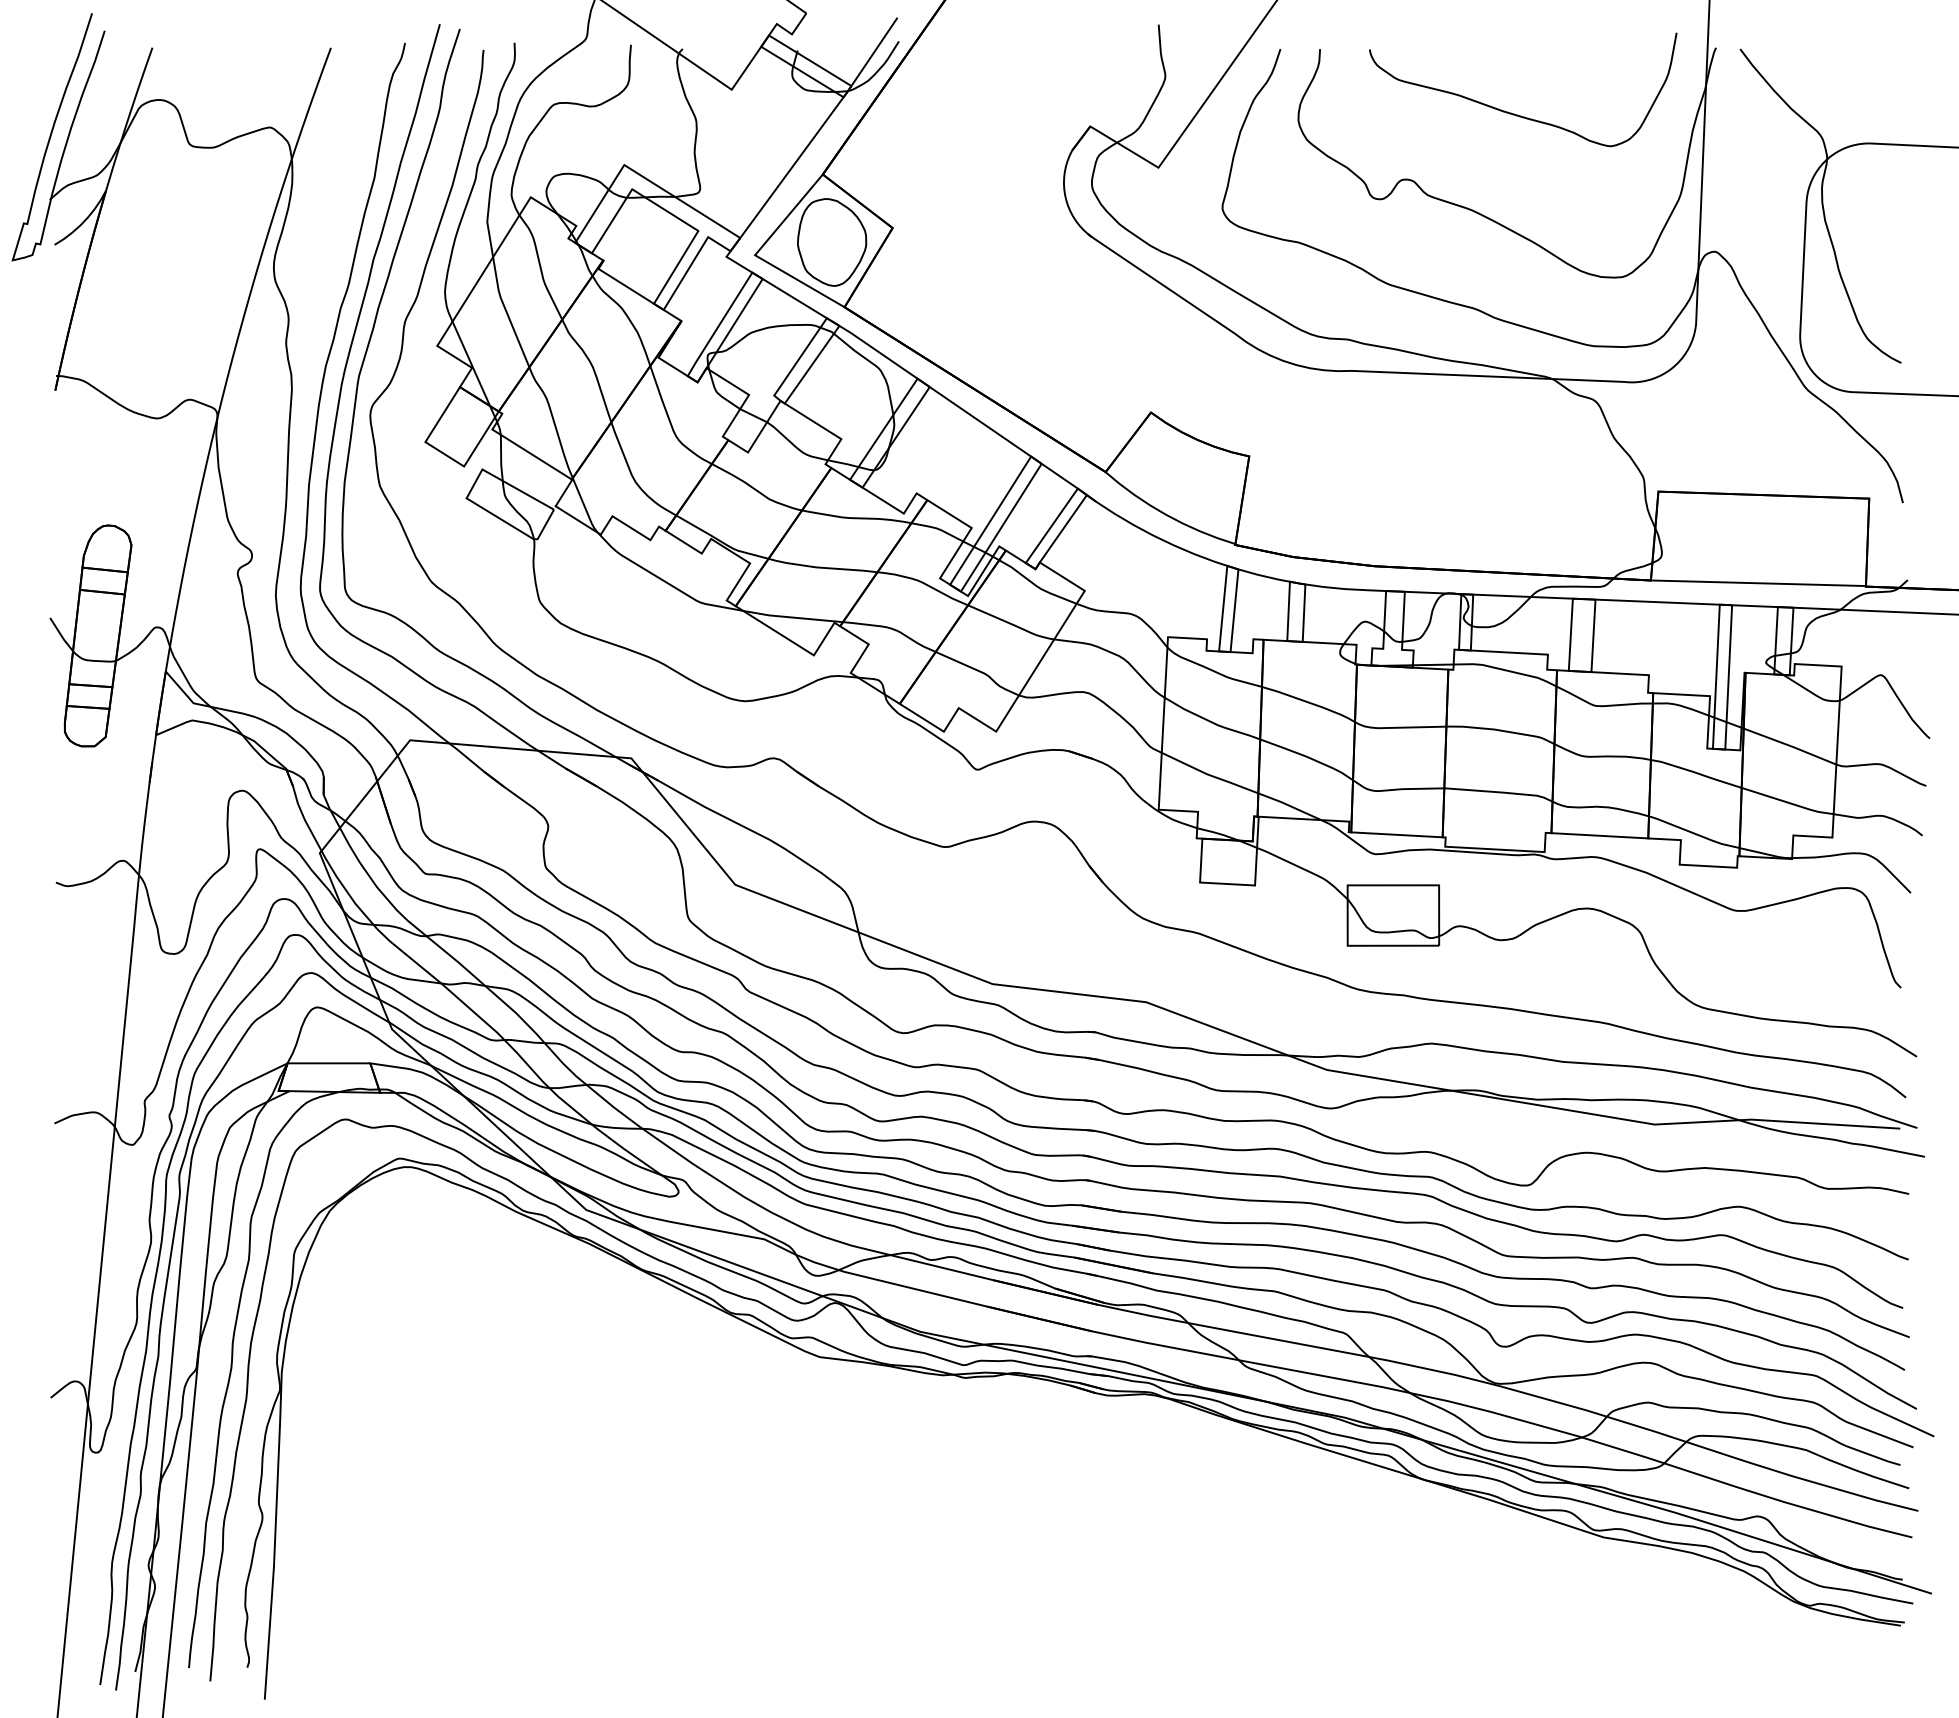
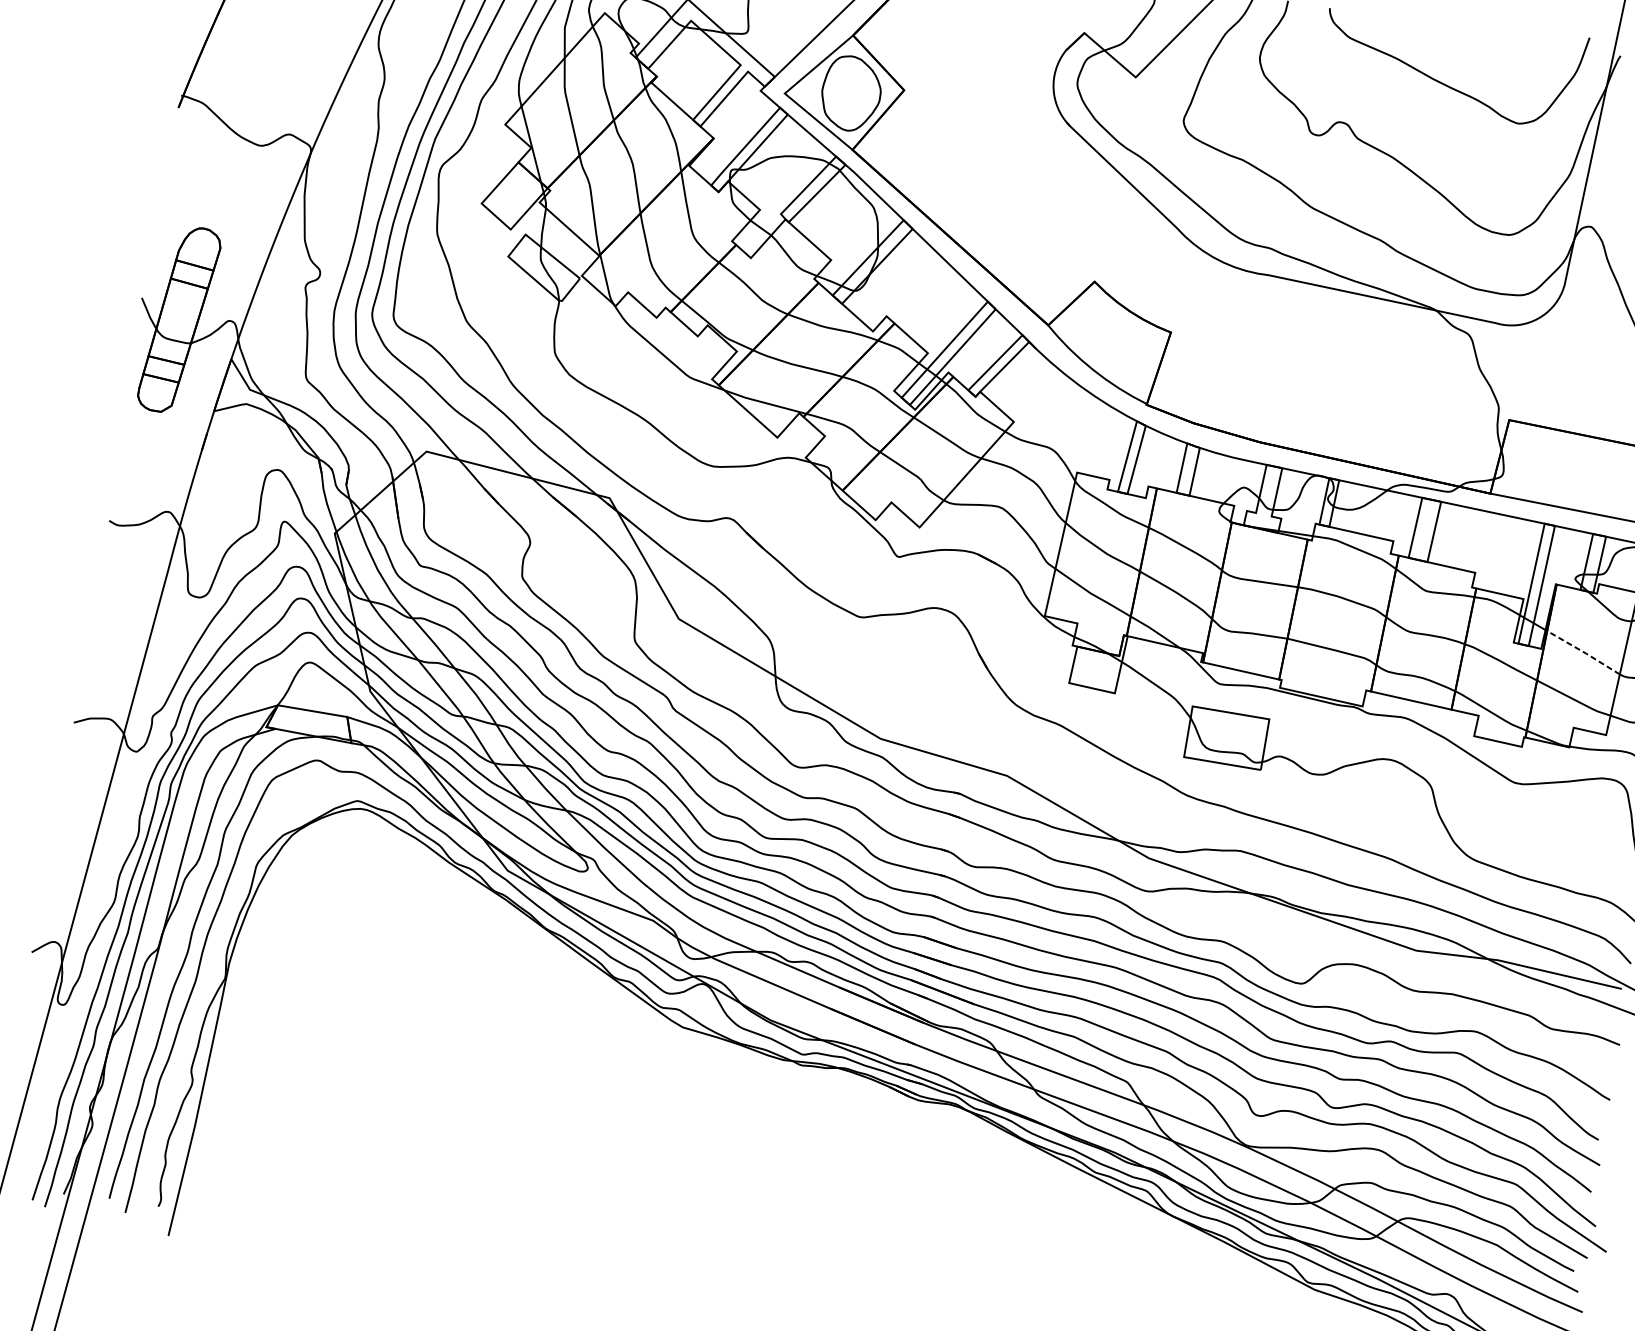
line: (1789, 745) -> (1583, 651), solid -> dashed

